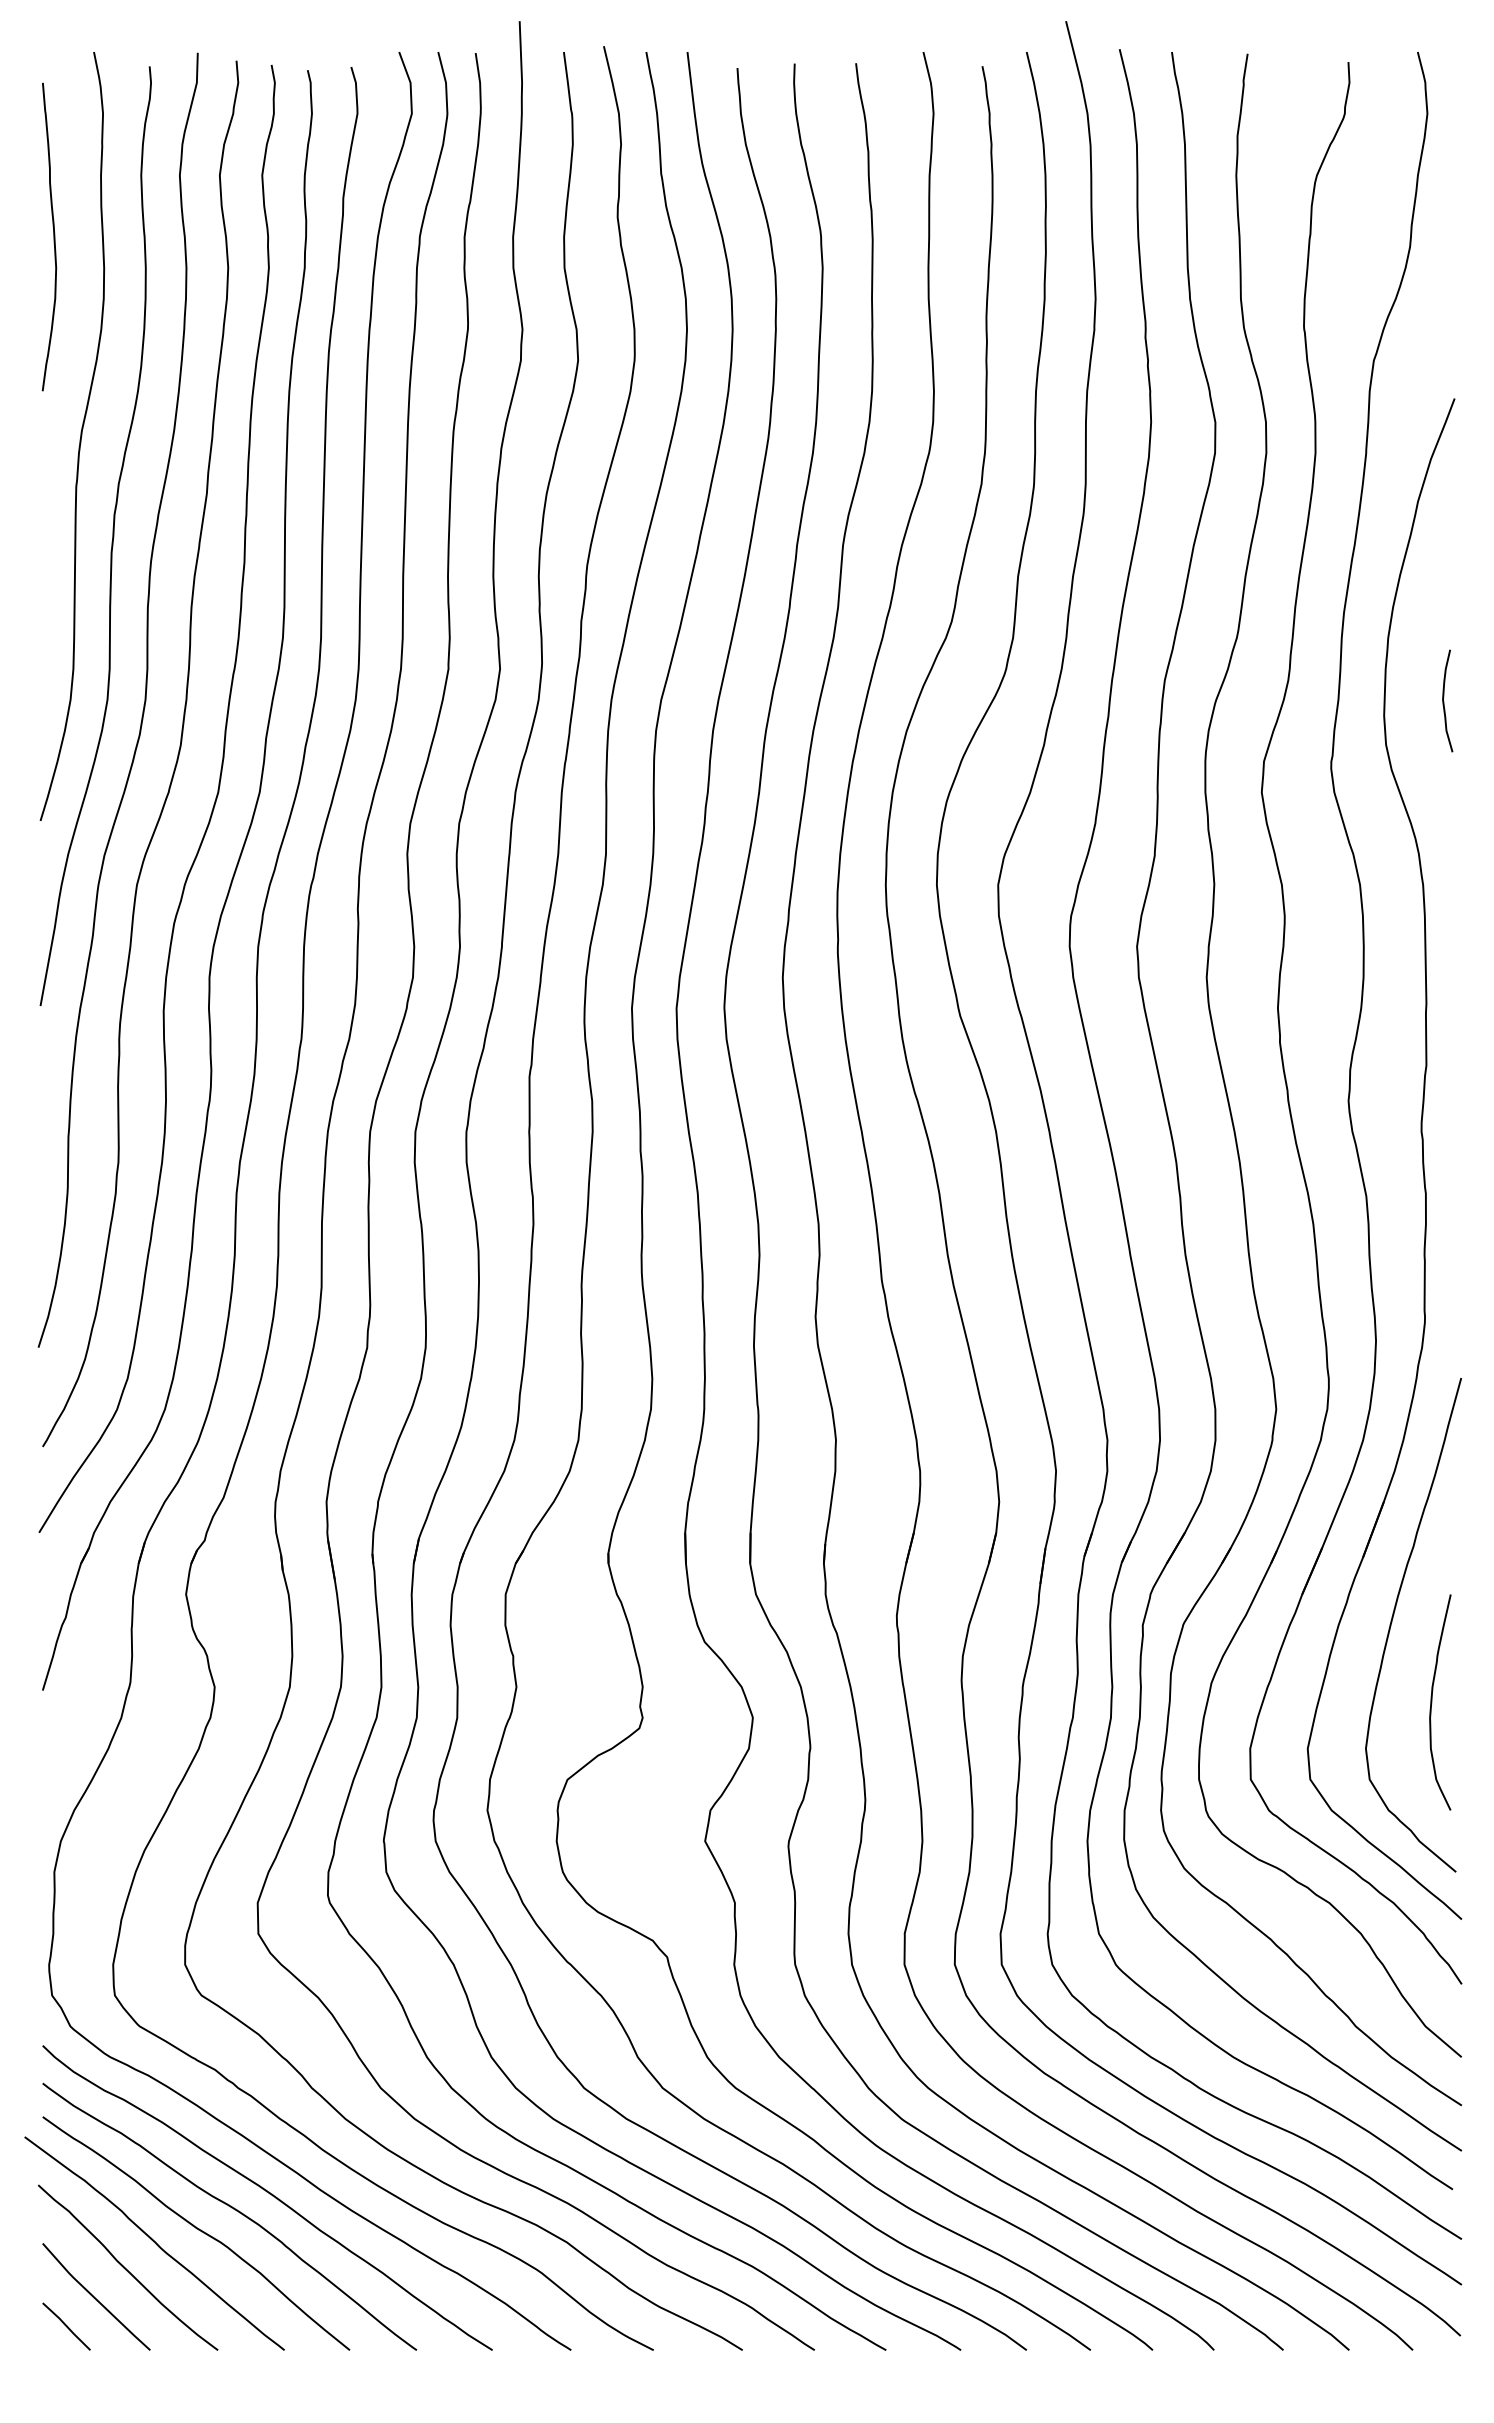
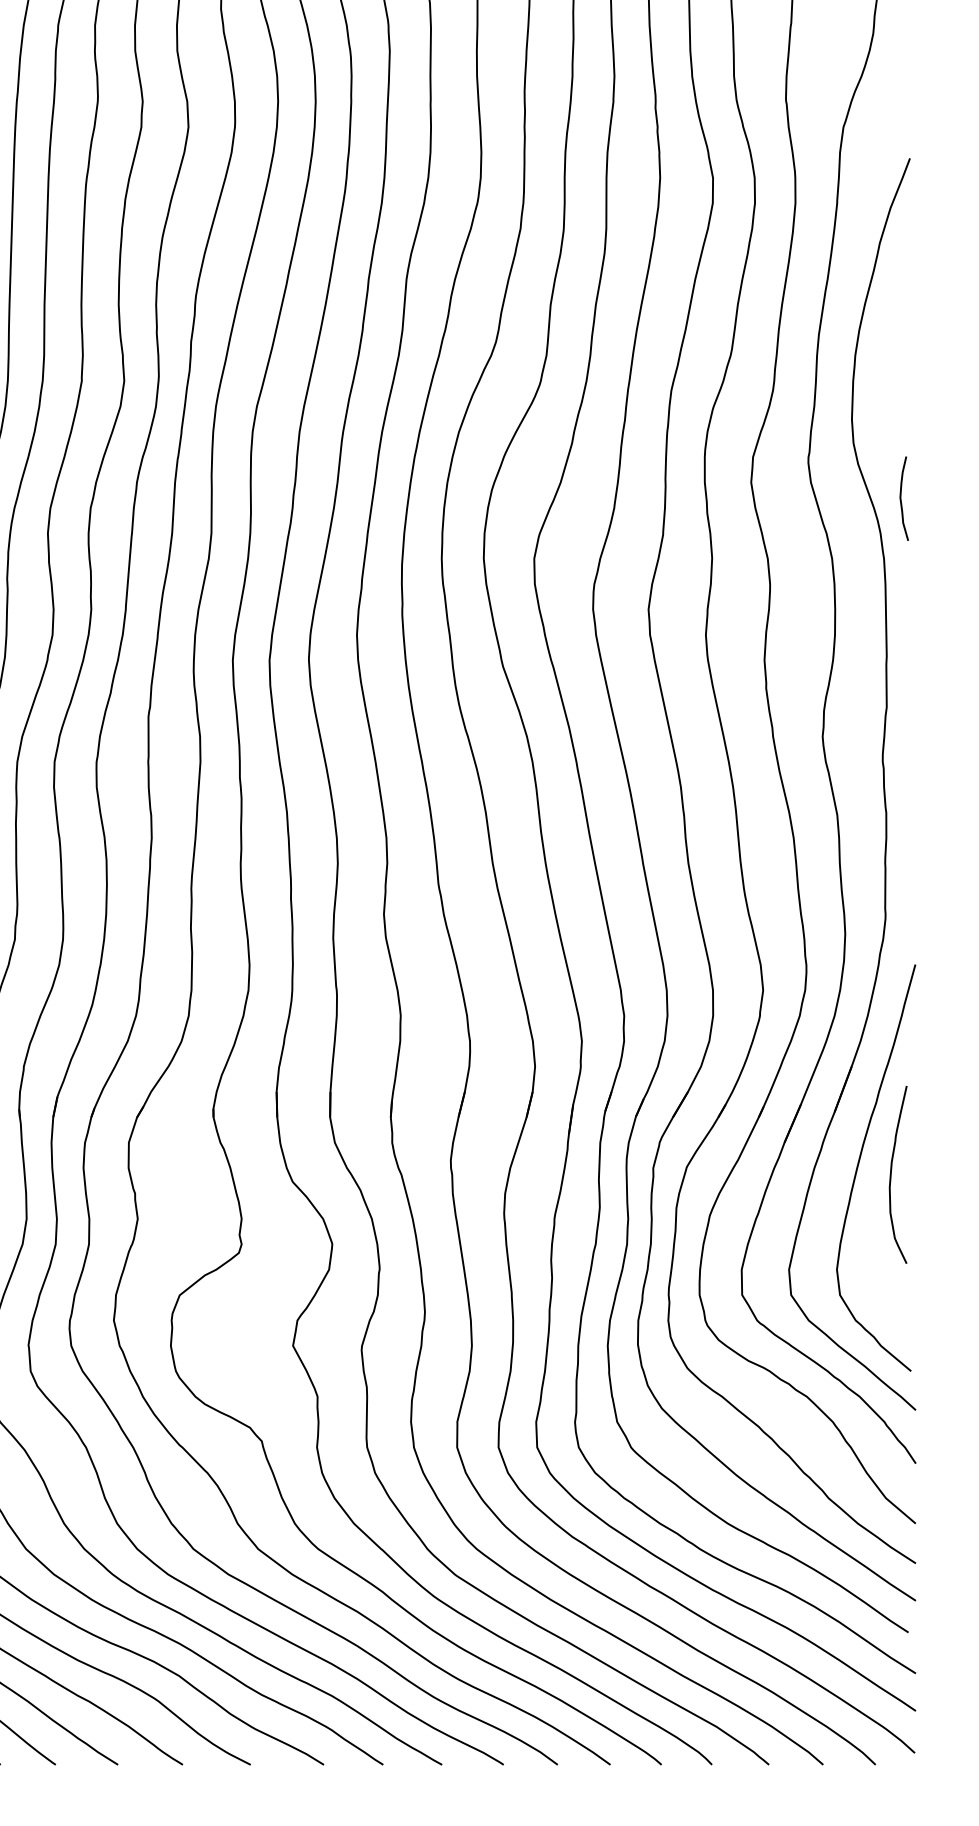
curve: (1444, 701) -> (901, 499), moved
curve: (1432, 1702) -> (891, 1174), moved

